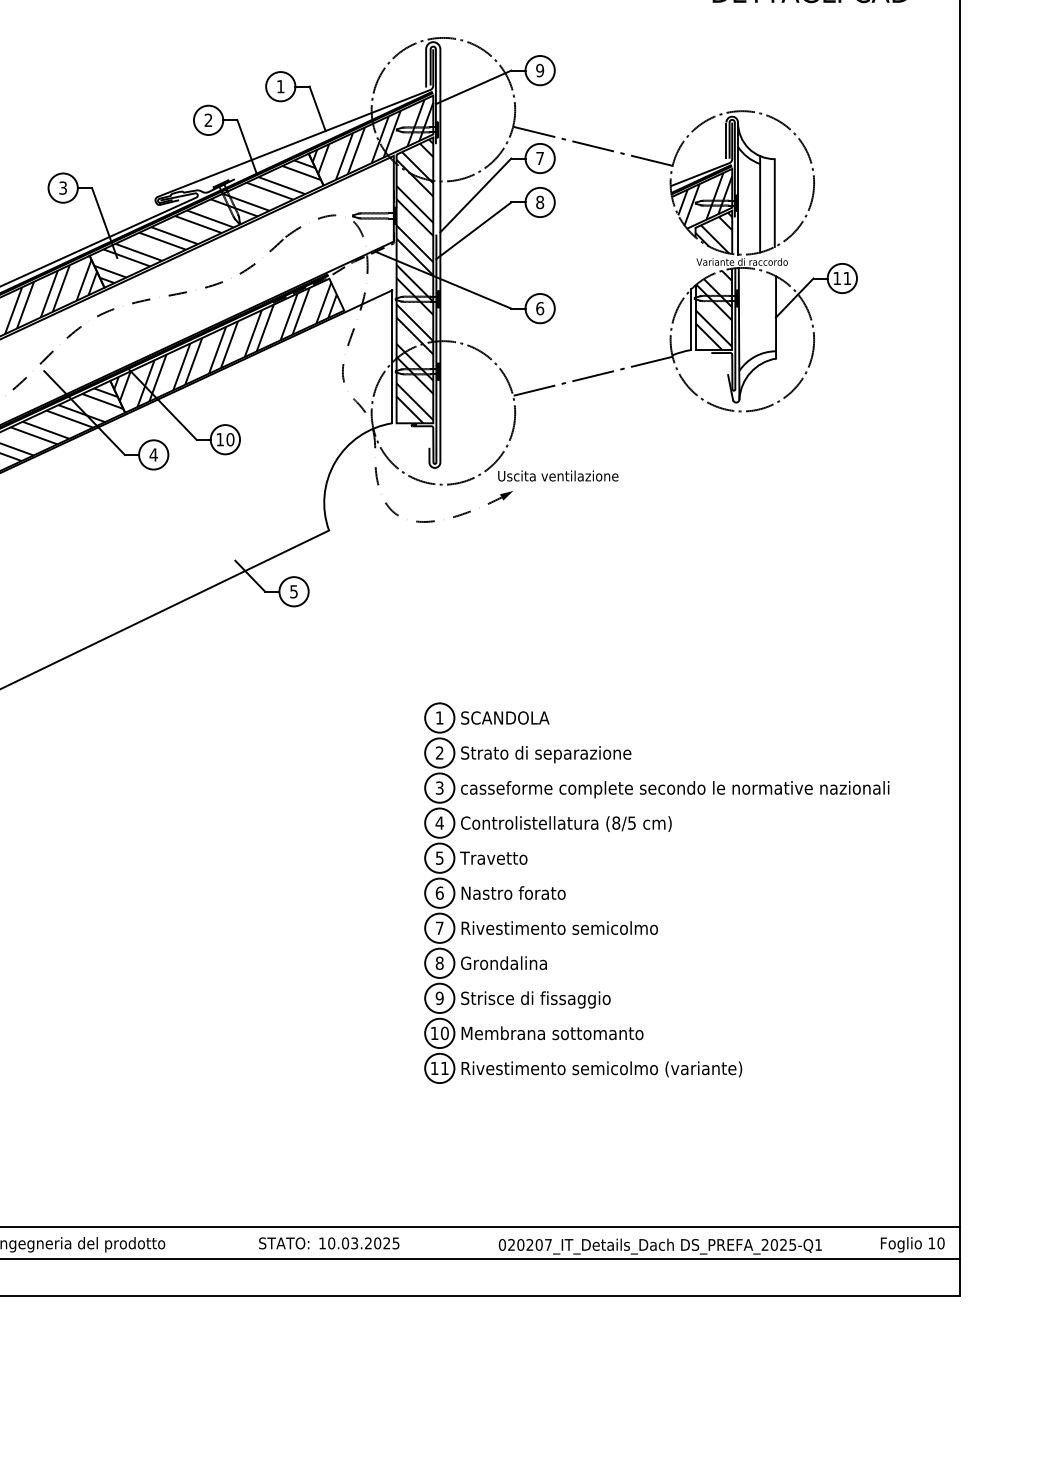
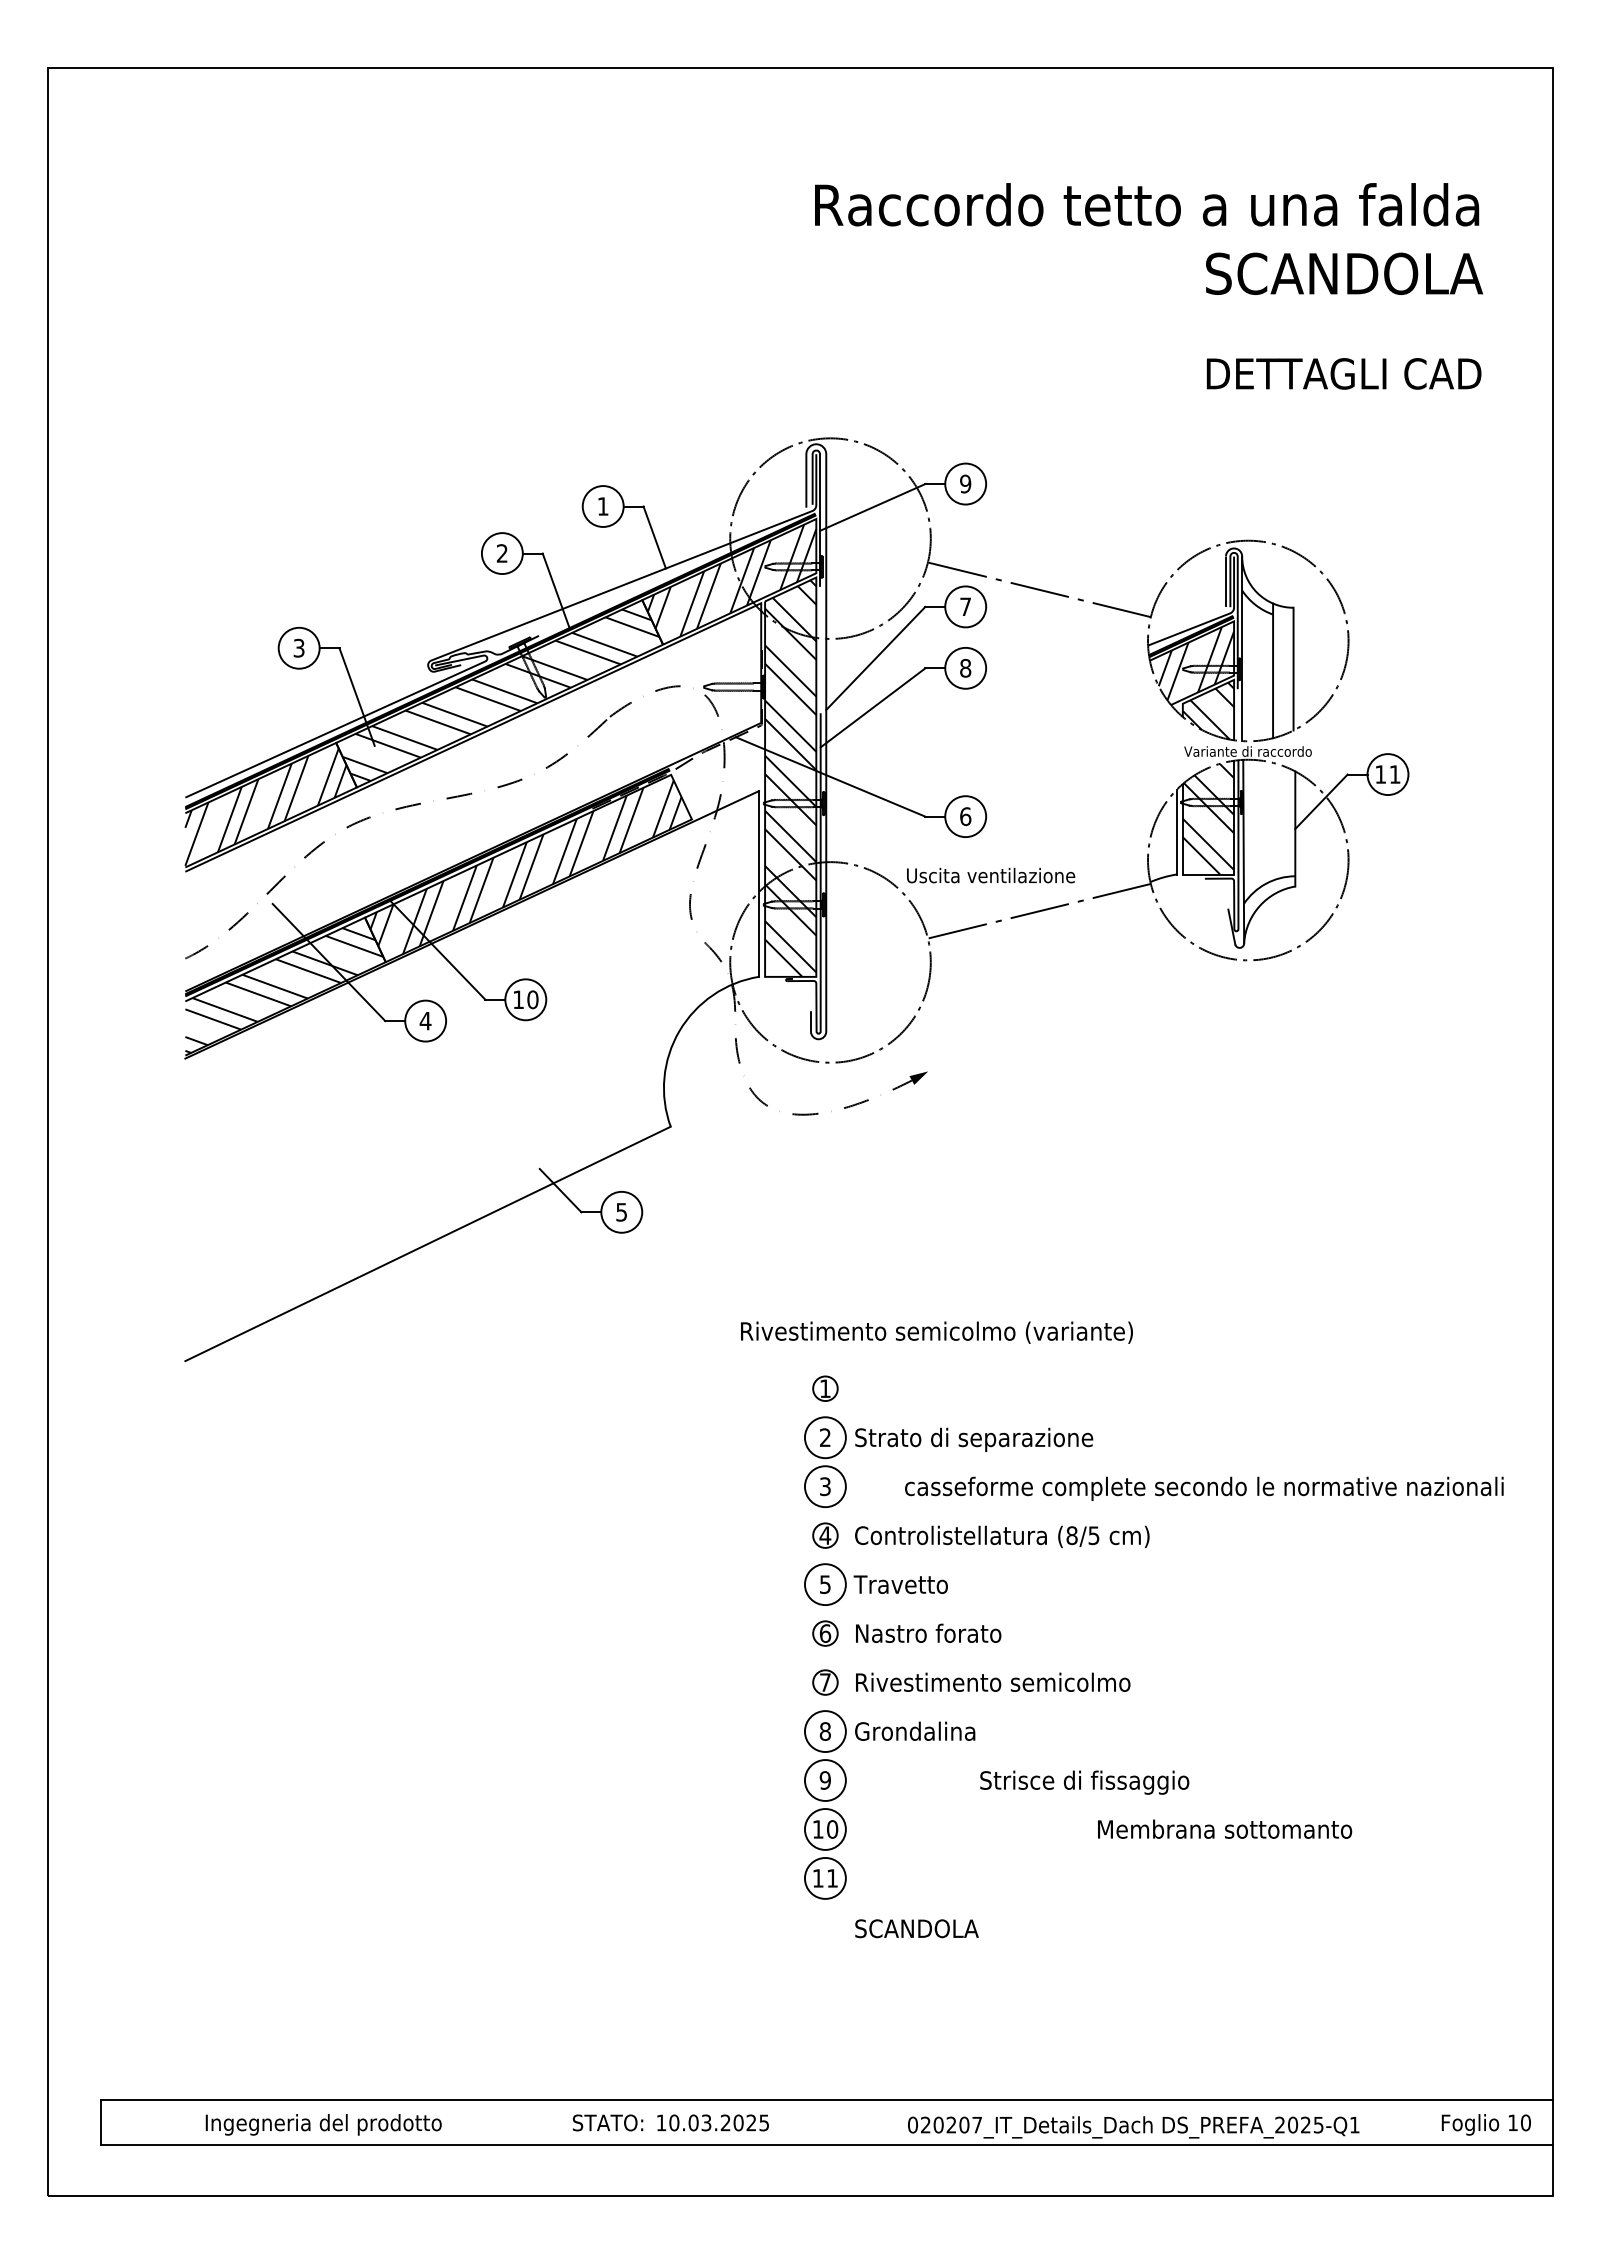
text: (558, 475) -> (991, 875), moved
circle: (439, 717) -> (824, 1388), size x0.6
text: (504, 717) -> (916, 1928), moved
text: (675, 789) -> (1204, 1488), moved
circle: (439, 823) -> (824, 1535), size x0.6
circle: (439, 893) -> (824, 1633), size x0.6
circle: (439, 928) -> (824, 1682), size x0.6
text: (535, 999) -> (1084, 1782), moved
text: (552, 1032) -> (1225, 1828), moved
text: (601, 1069) -> (936, 1332), moved

